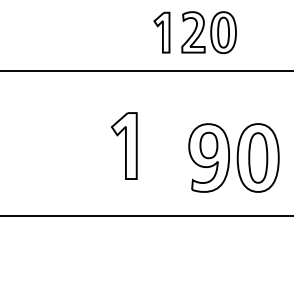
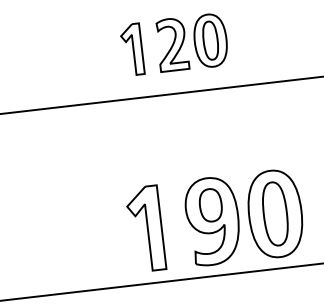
part: (124, 145) -> (145, 228), moved
part: (233, 157) -> (243, 216), moved

